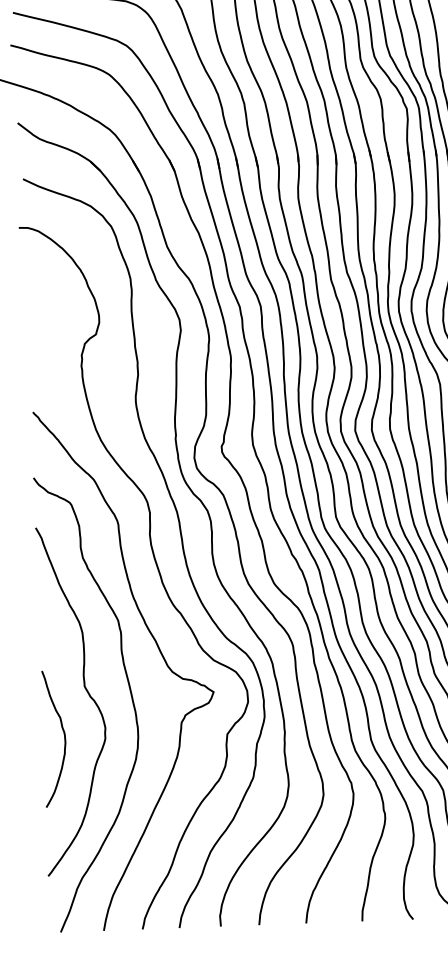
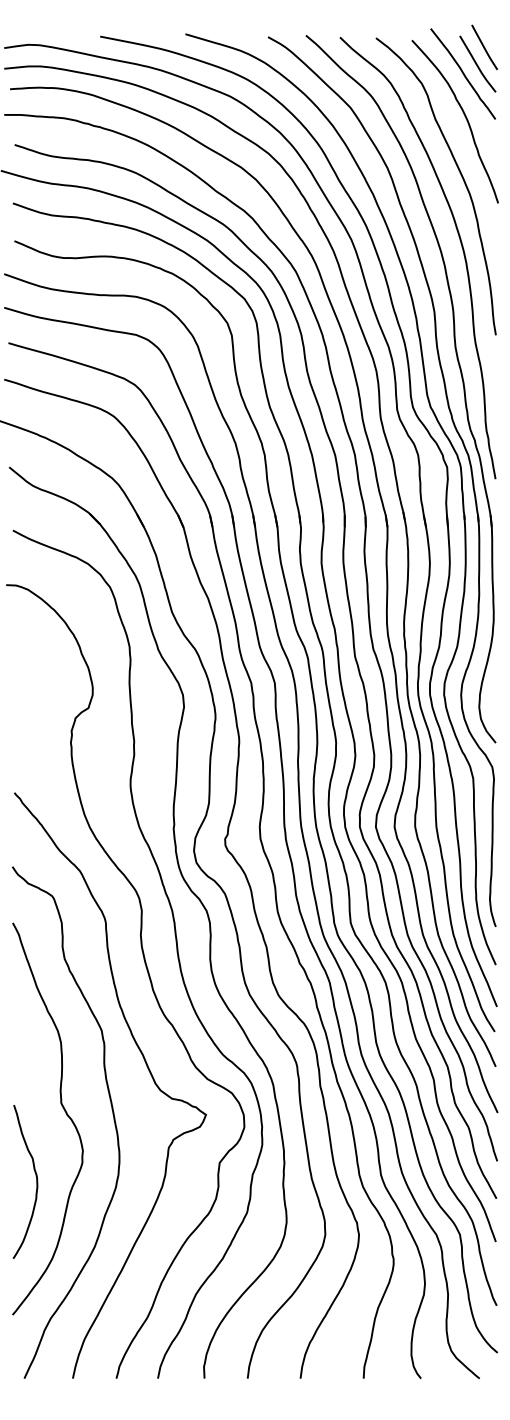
curve: (64, 738) -> (36, 1181), moved

